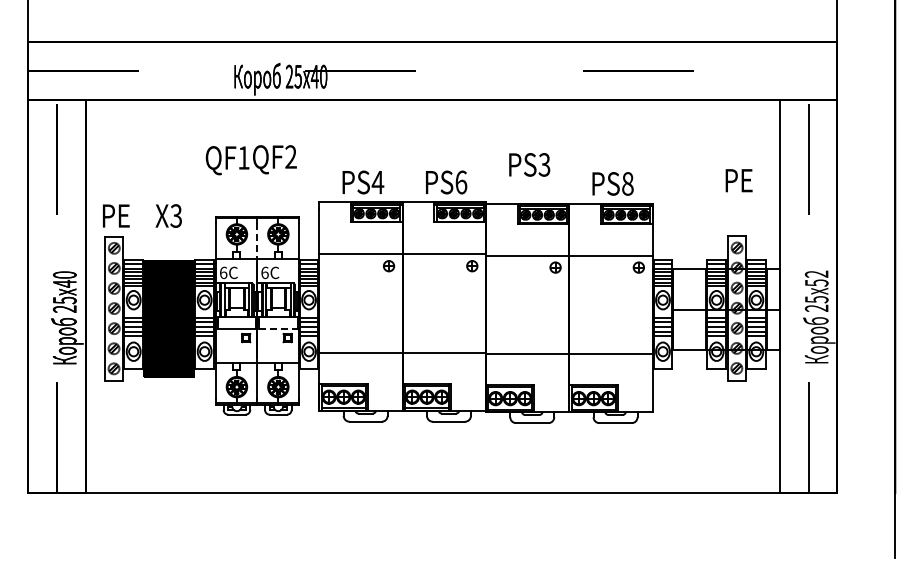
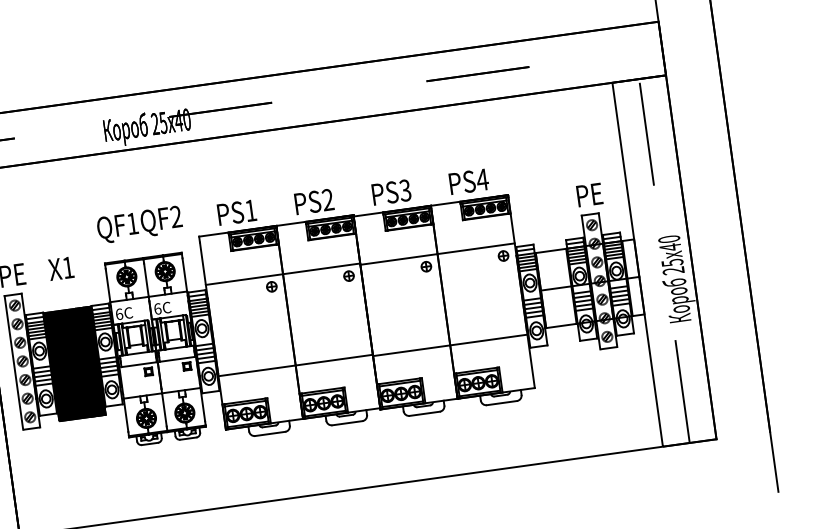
text: (250, 160) -> (139, 225), moved
text: (529, 164) -> (391, 192), moved
text: (738, 180) -> (589, 194), moved
text: (377, 182) -> (250, 210), PS4 -> PS1
text: (461, 182) -> (328, 199), PS6 -> PS2
text: (627, 183) -> (482, 179), PS8 -> PS4
text: (175, 215) -> (67, 267), X3 -> X1
line: (257, 240) -> (146, 279), dashed -> solid
text: (816, 278) -> (669, 243), 52 -> 40
line: (278, 329) -> (177, 359), dashed -> solid

